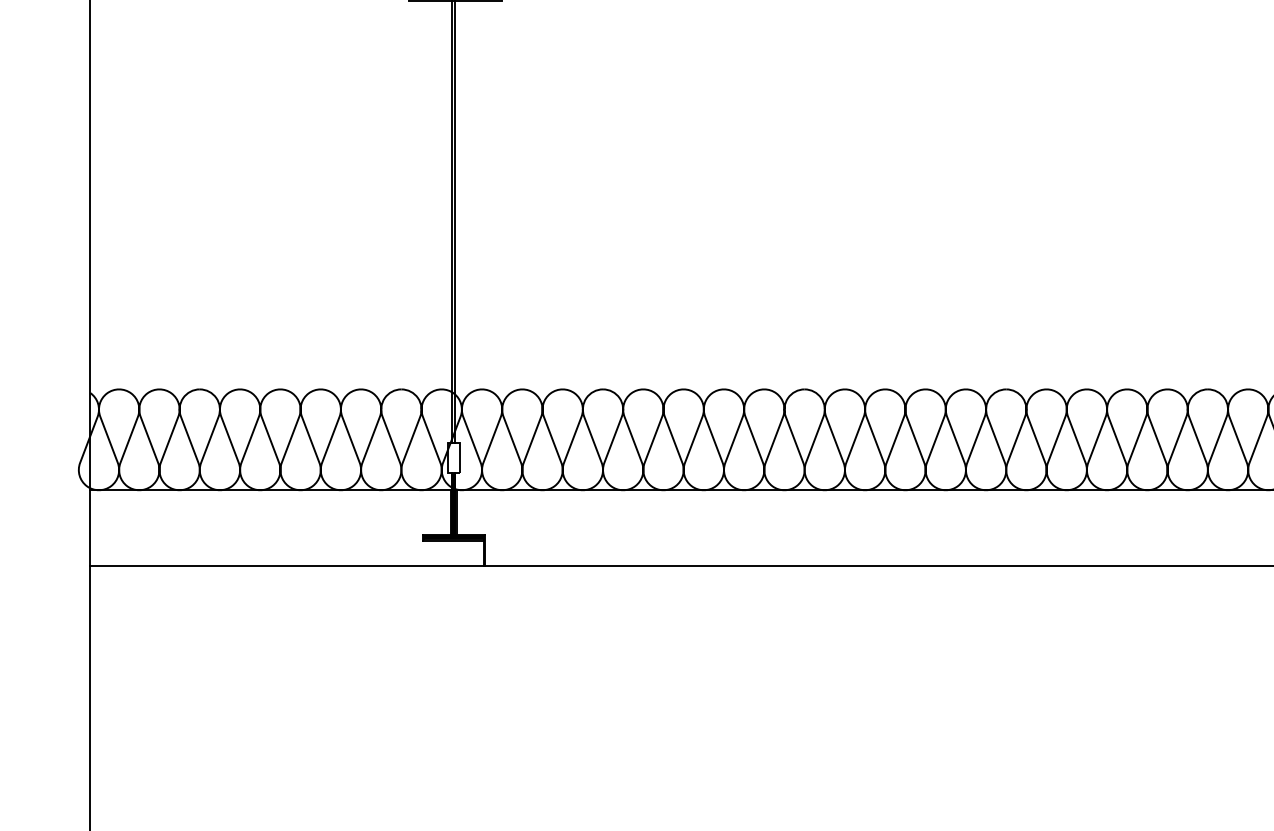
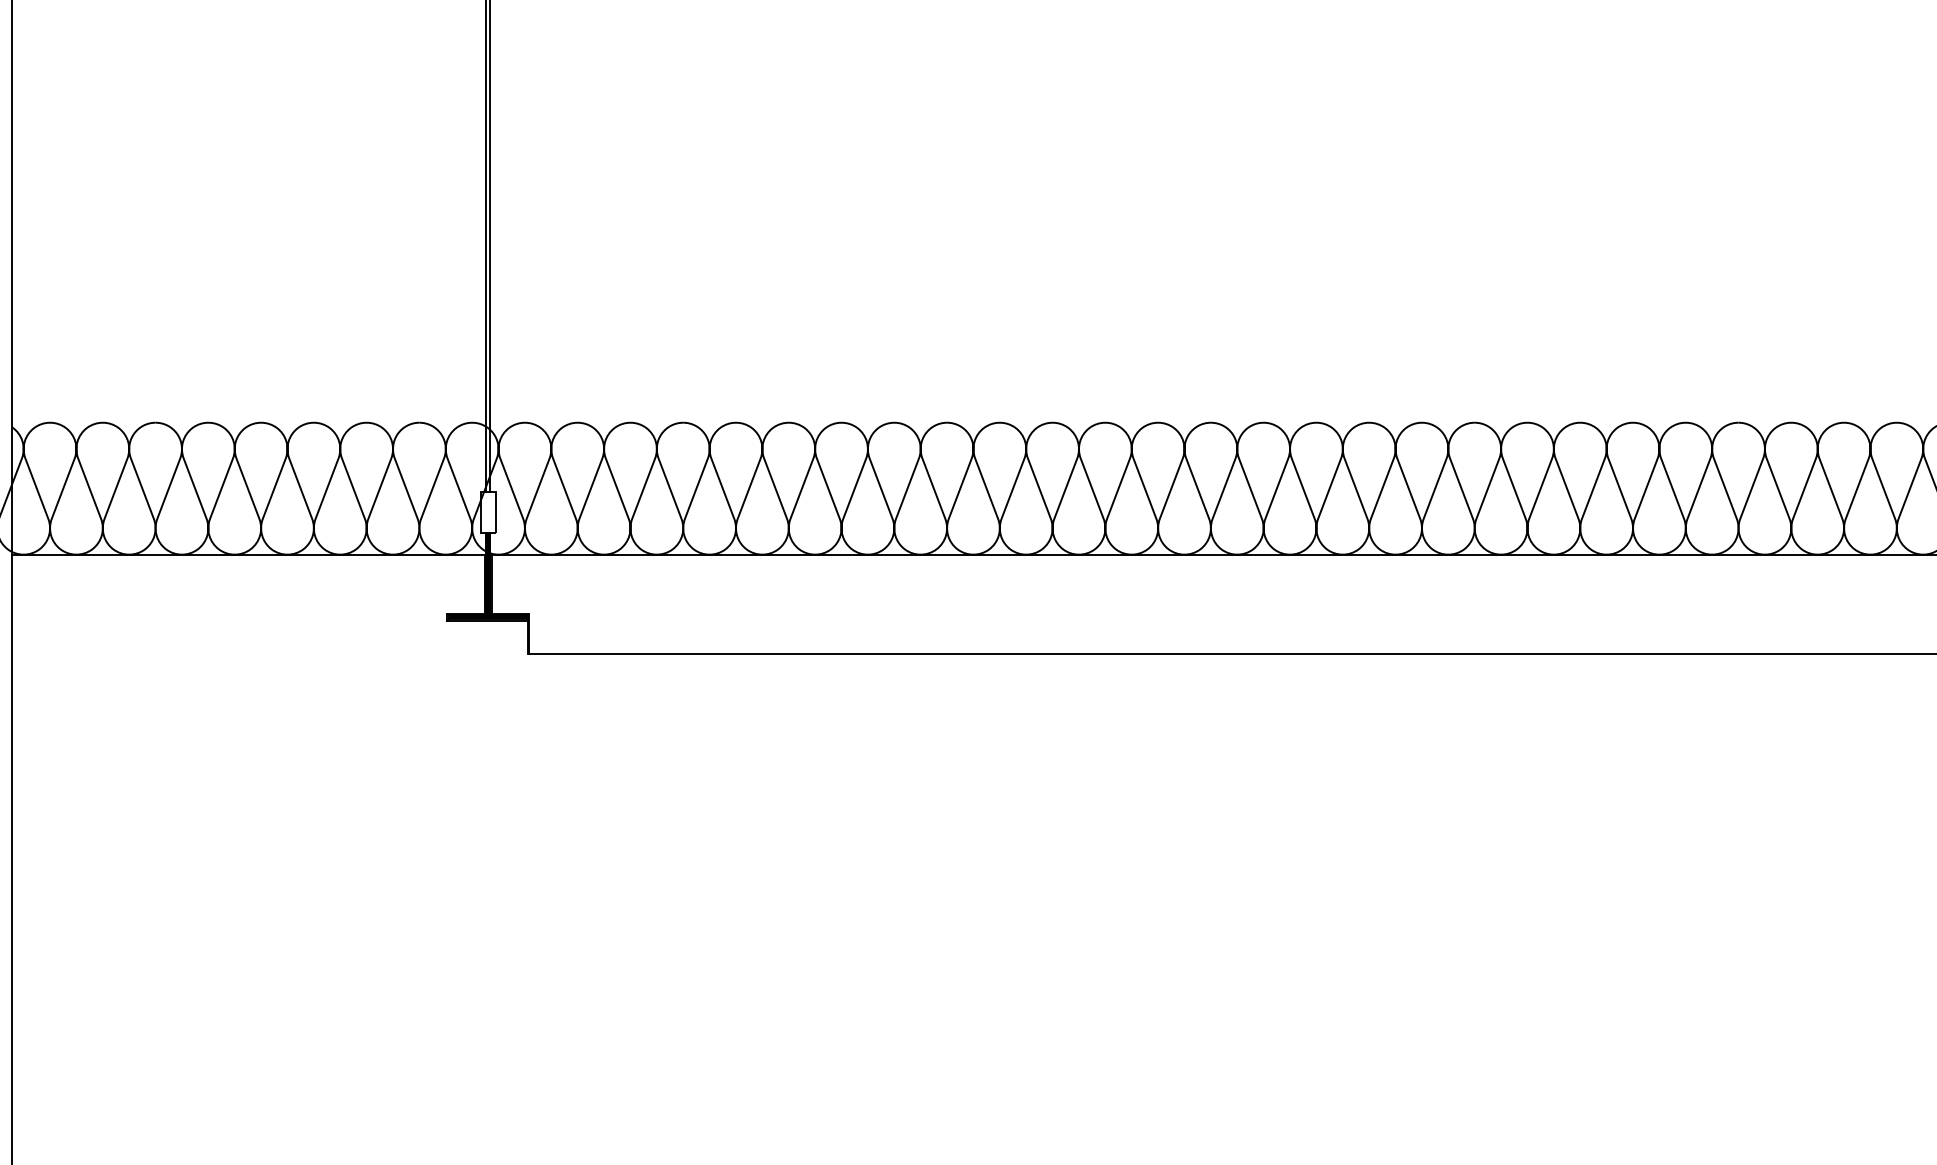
line: (286, 565) -> (269, 653), removed

